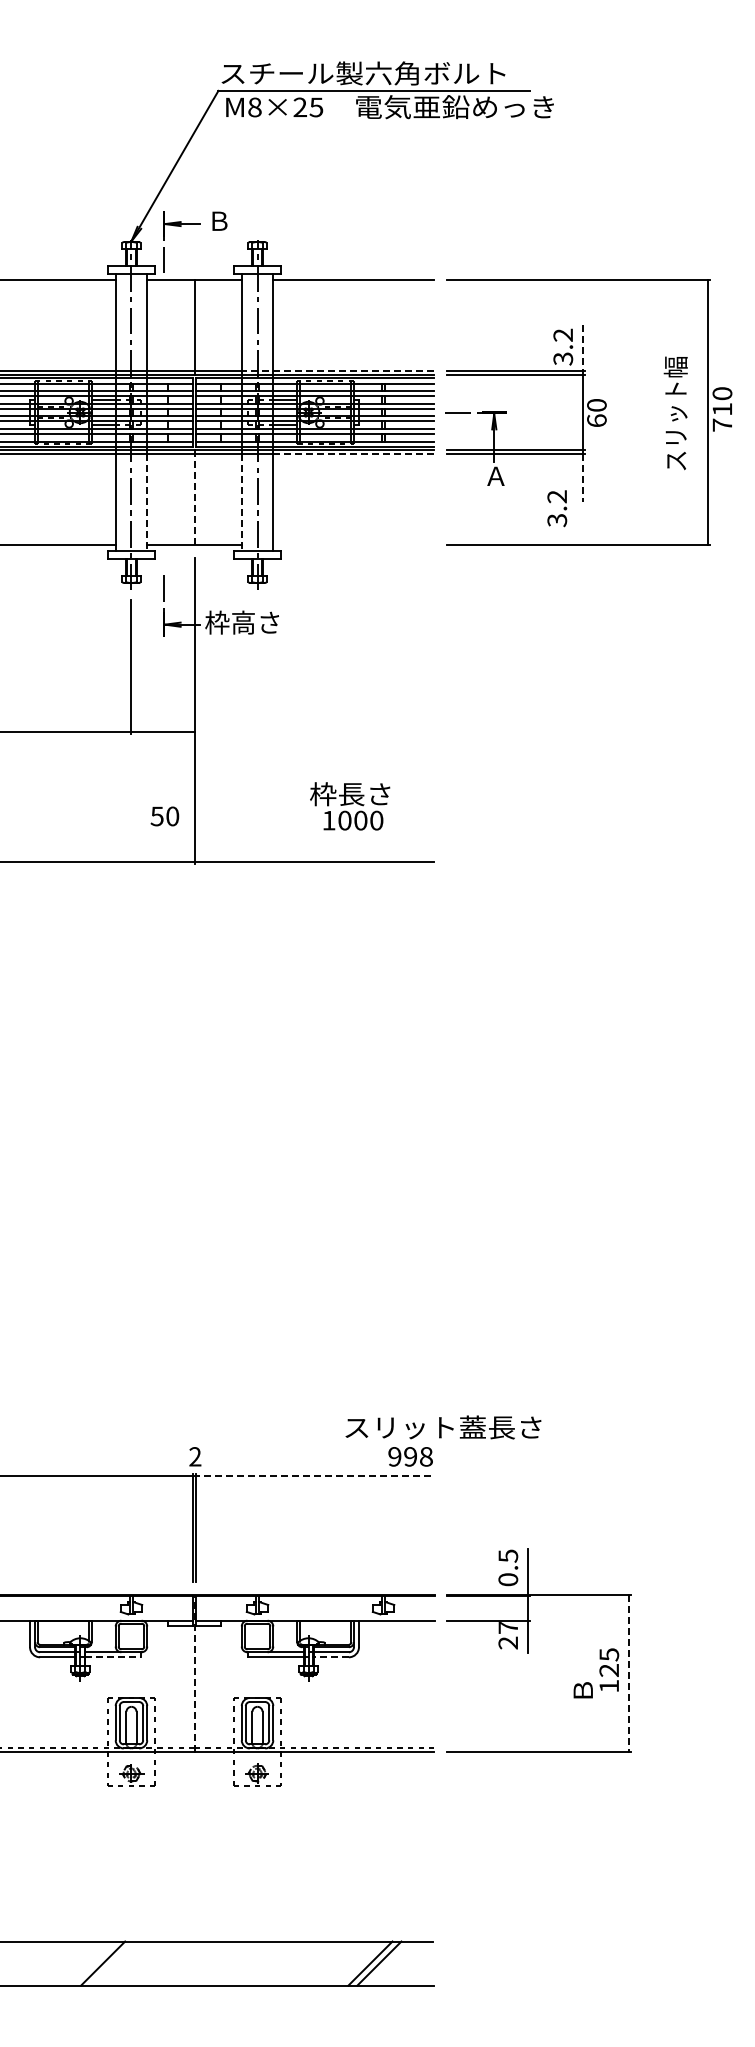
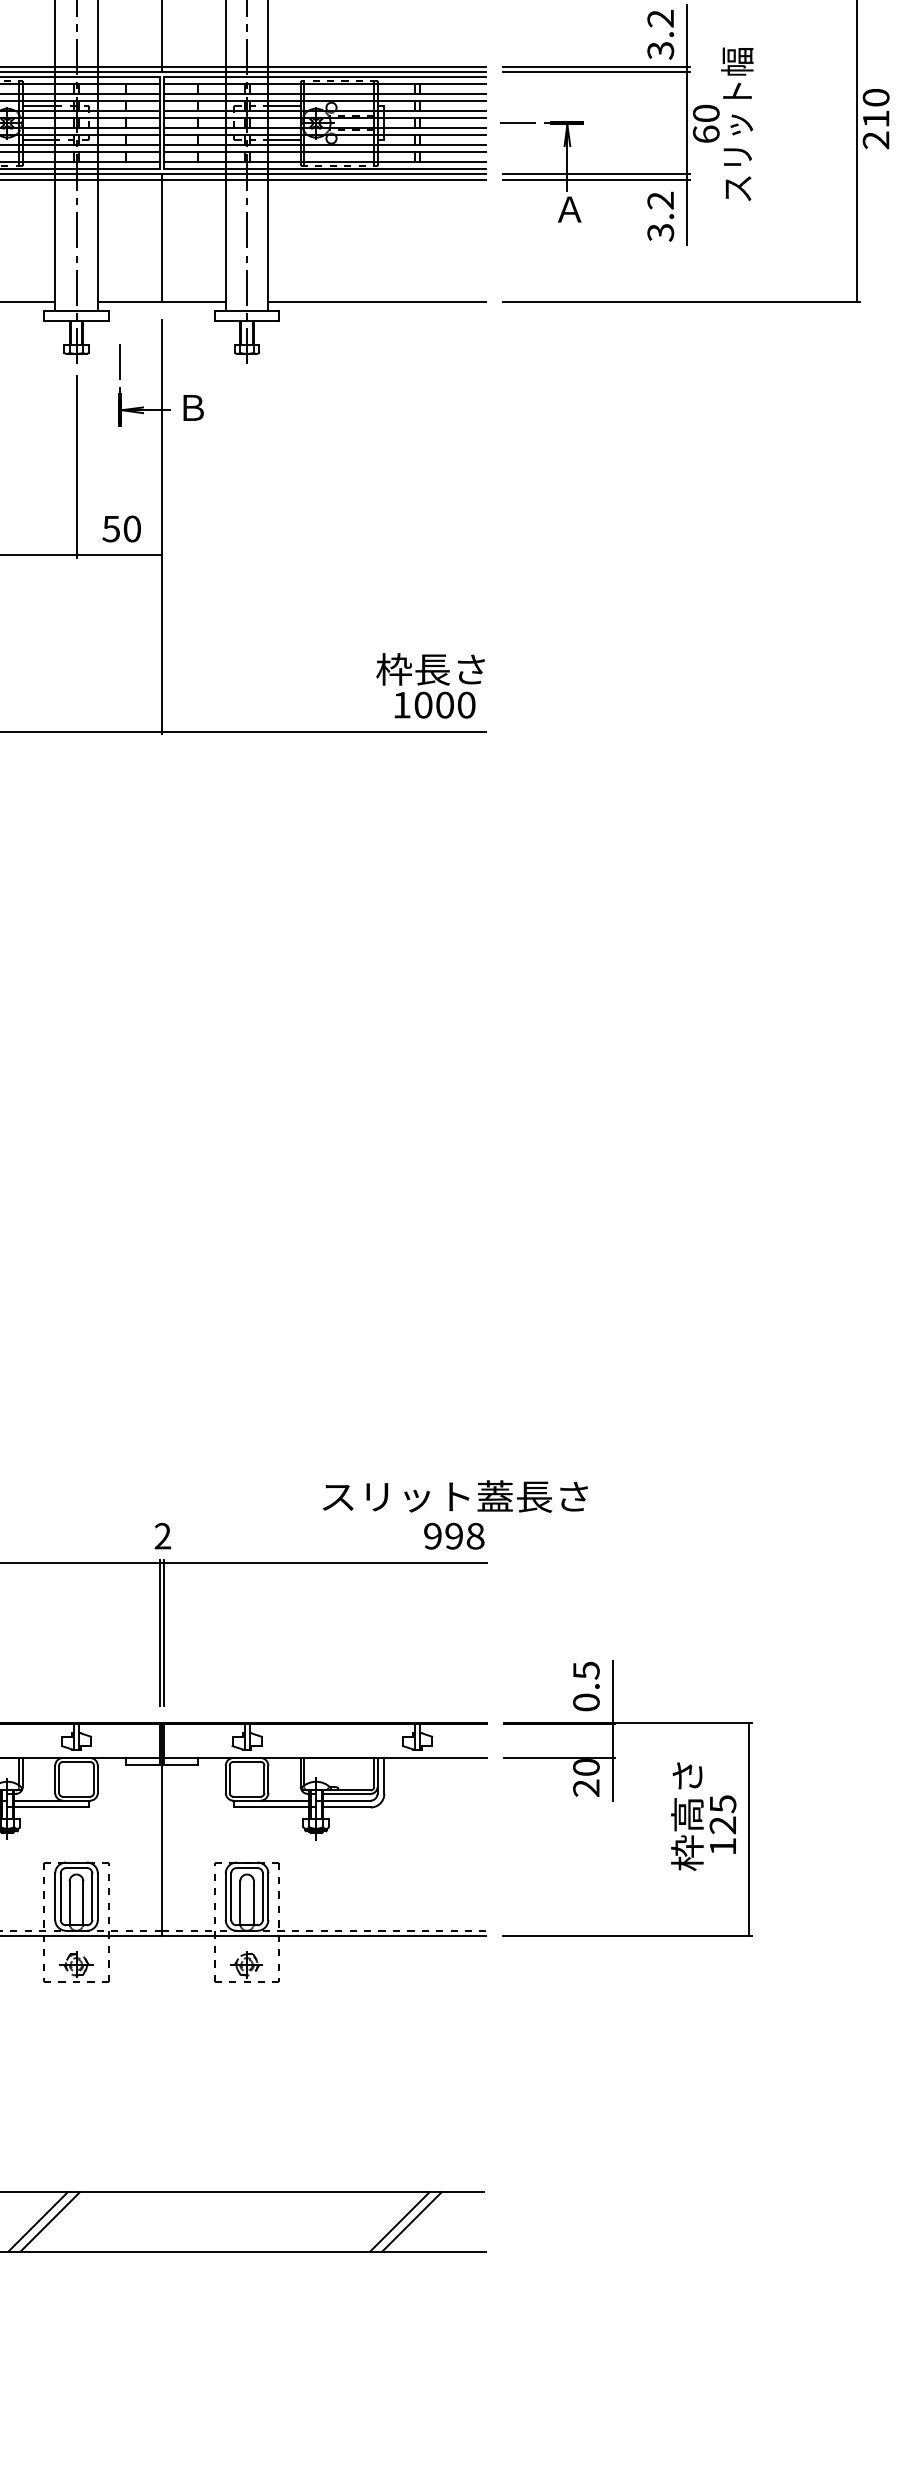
line: (582, 347) -> (686, 35), dashed -> solid
line: (337, 370) -> (355, 66), dashed -> solid
text: (675, 413) -> (736, 124), moved
text: (721, 424) -> (874, 139), 710 -> 210
line: (353, 454) -> (376, 179), dashed -> solid
line: (582, 478) -> (686, 212), dashed -> solid
line: (194, 498) -> (161, 239), dashed -> solid
line: (147, 503) -> (98, 246), dashed -> solid
line: (241, 503) -> (225, 246), dashed -> solid
text: (557, 508) -> (661, 216), moved
line: (353, 544) -> (376, 301), added
text: (241, 622) -> (225, 407), 枠高さ -> Ｂ
text: (350, 806) -> (431, 686), moved
text: (164, 816) -> (121, 529), moved
text: (443, 1427) -> (455, 1496), moved
line: (313, 1476) -> (322, 1562), dashed -> solid
text: (508, 1627) -> (586, 1767), 27 -> 20
line: (113, 1657) -> (52, 1807), dashed -> solid
line: (331, 1657) -> (347, 1807), dashed -> solid
text: (582, 1664) -> (686, 1817), Ｂ -> 枠高さ
line: (194, 1673) -> (161, 1829), dashed -> solid
line: (628, 1673) -> (749, 1829), dashed -> solid
line: (112, 1963) -> (50, 2221), added

